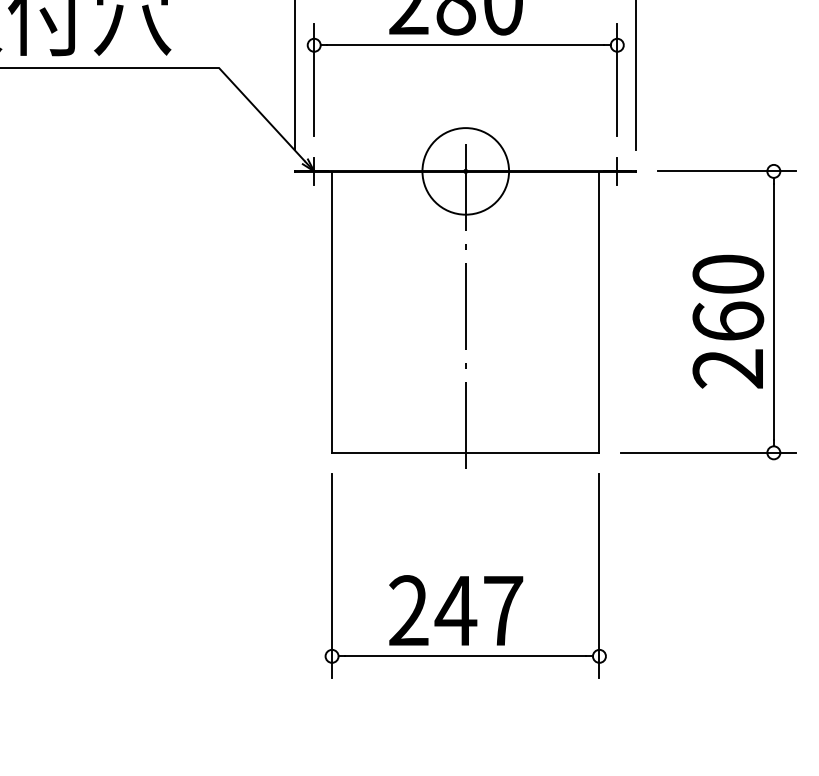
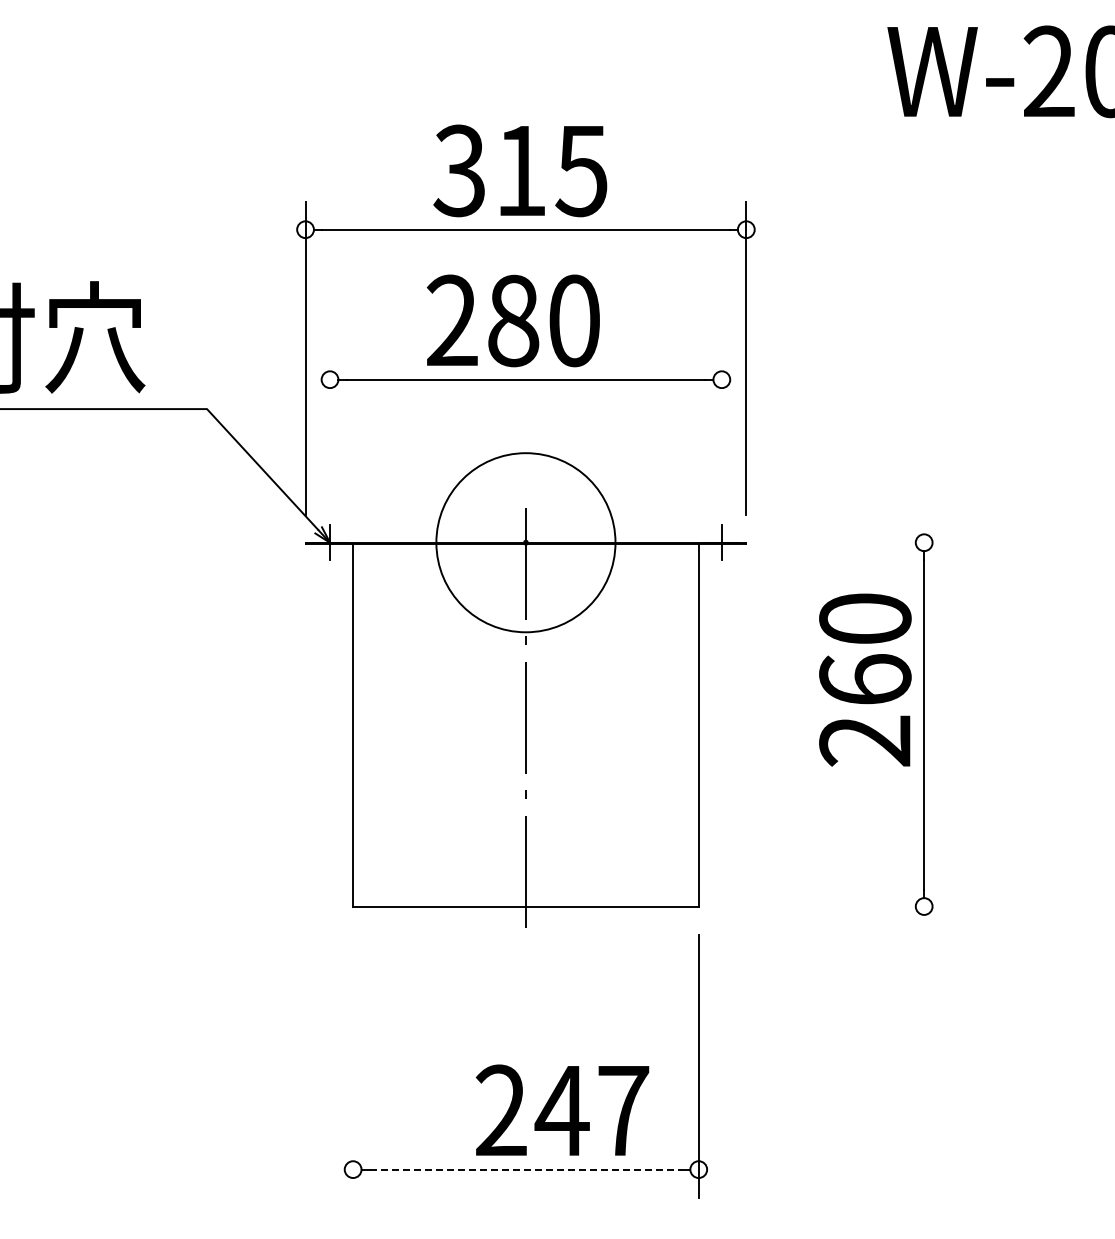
line: (314, 79) -> (330, 424), removed
line: (617, 79) -> (721, 424), removed
circle: (465, 171) -> (525, 542), size x1.6
line: (726, 171) -> (863, 542), removed
text: (728, 321) -> (865, 679), moved
line: (708, 452) -> (839, 906), removed
line: (332, 575) -> (353, 1065), removed
text: (456, 609) -> (562, 1109), moved
line: (466, 656) -> (526, 1169), solid -> dashed

